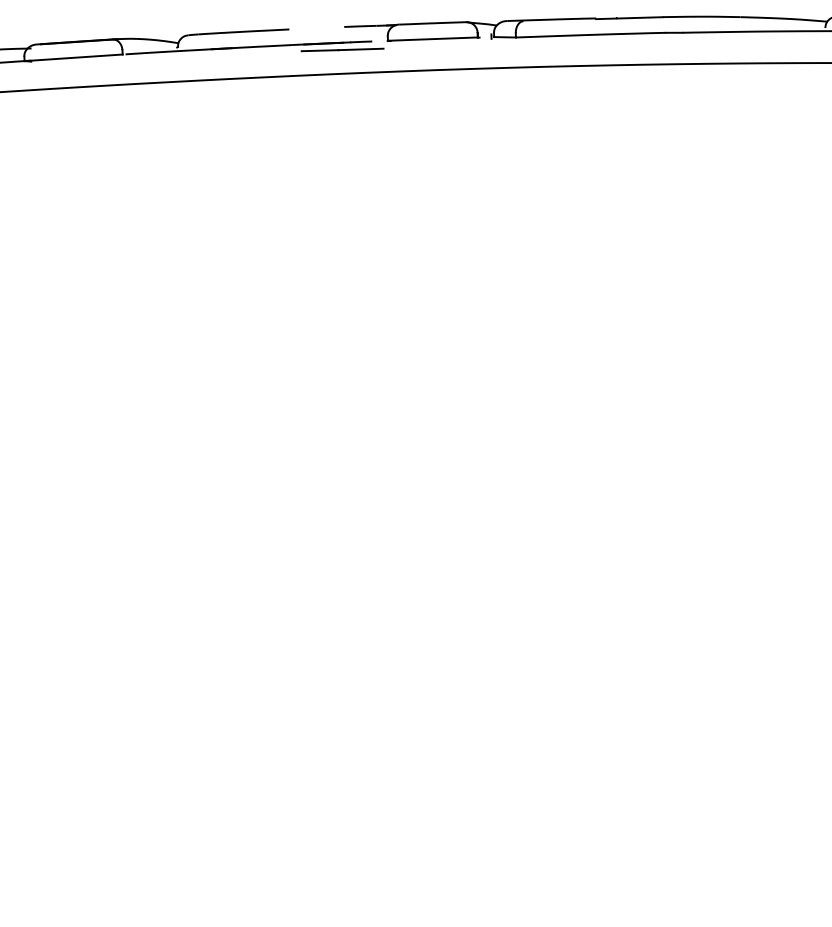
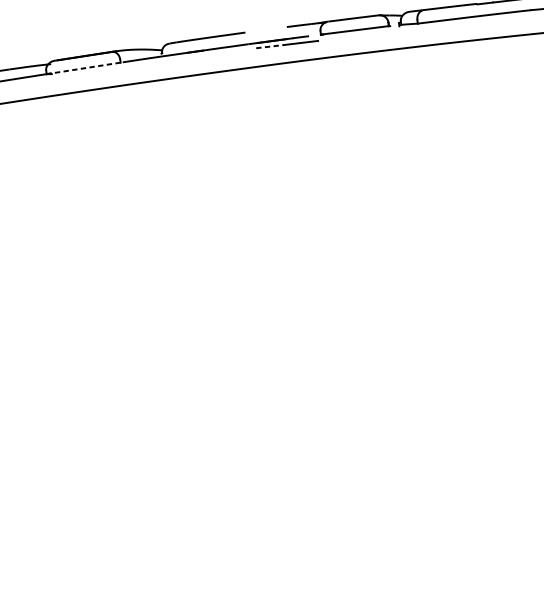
line: (320, 50) -> (270, 46), solid -> dashed
line: (73, 57) -> (83, 68), solid -> dashed

